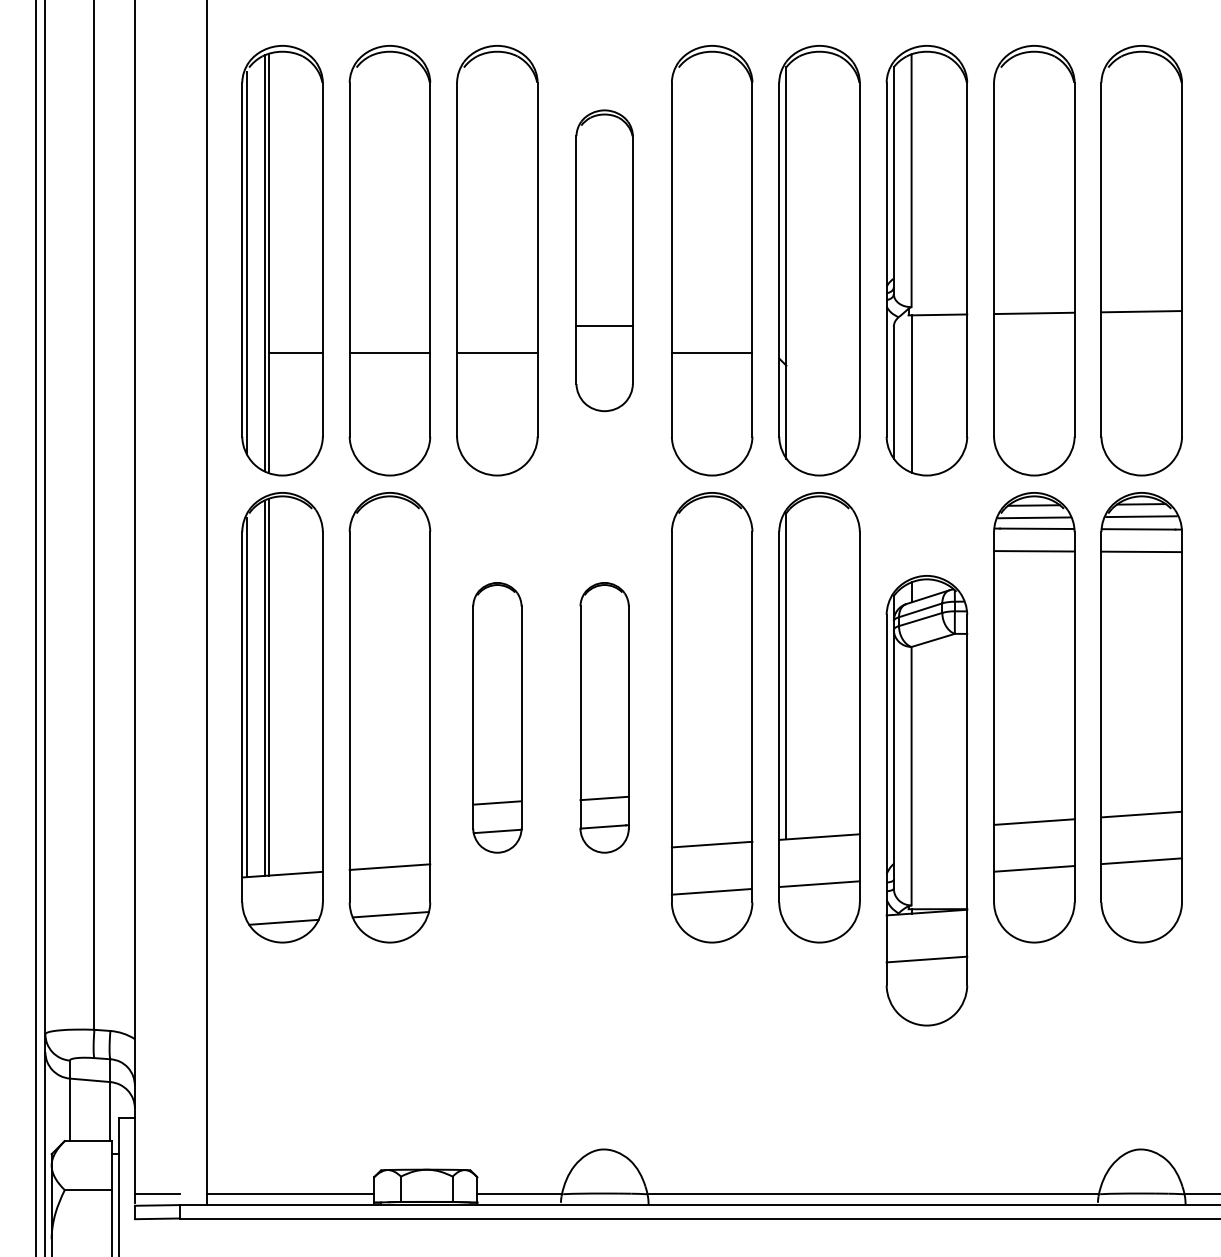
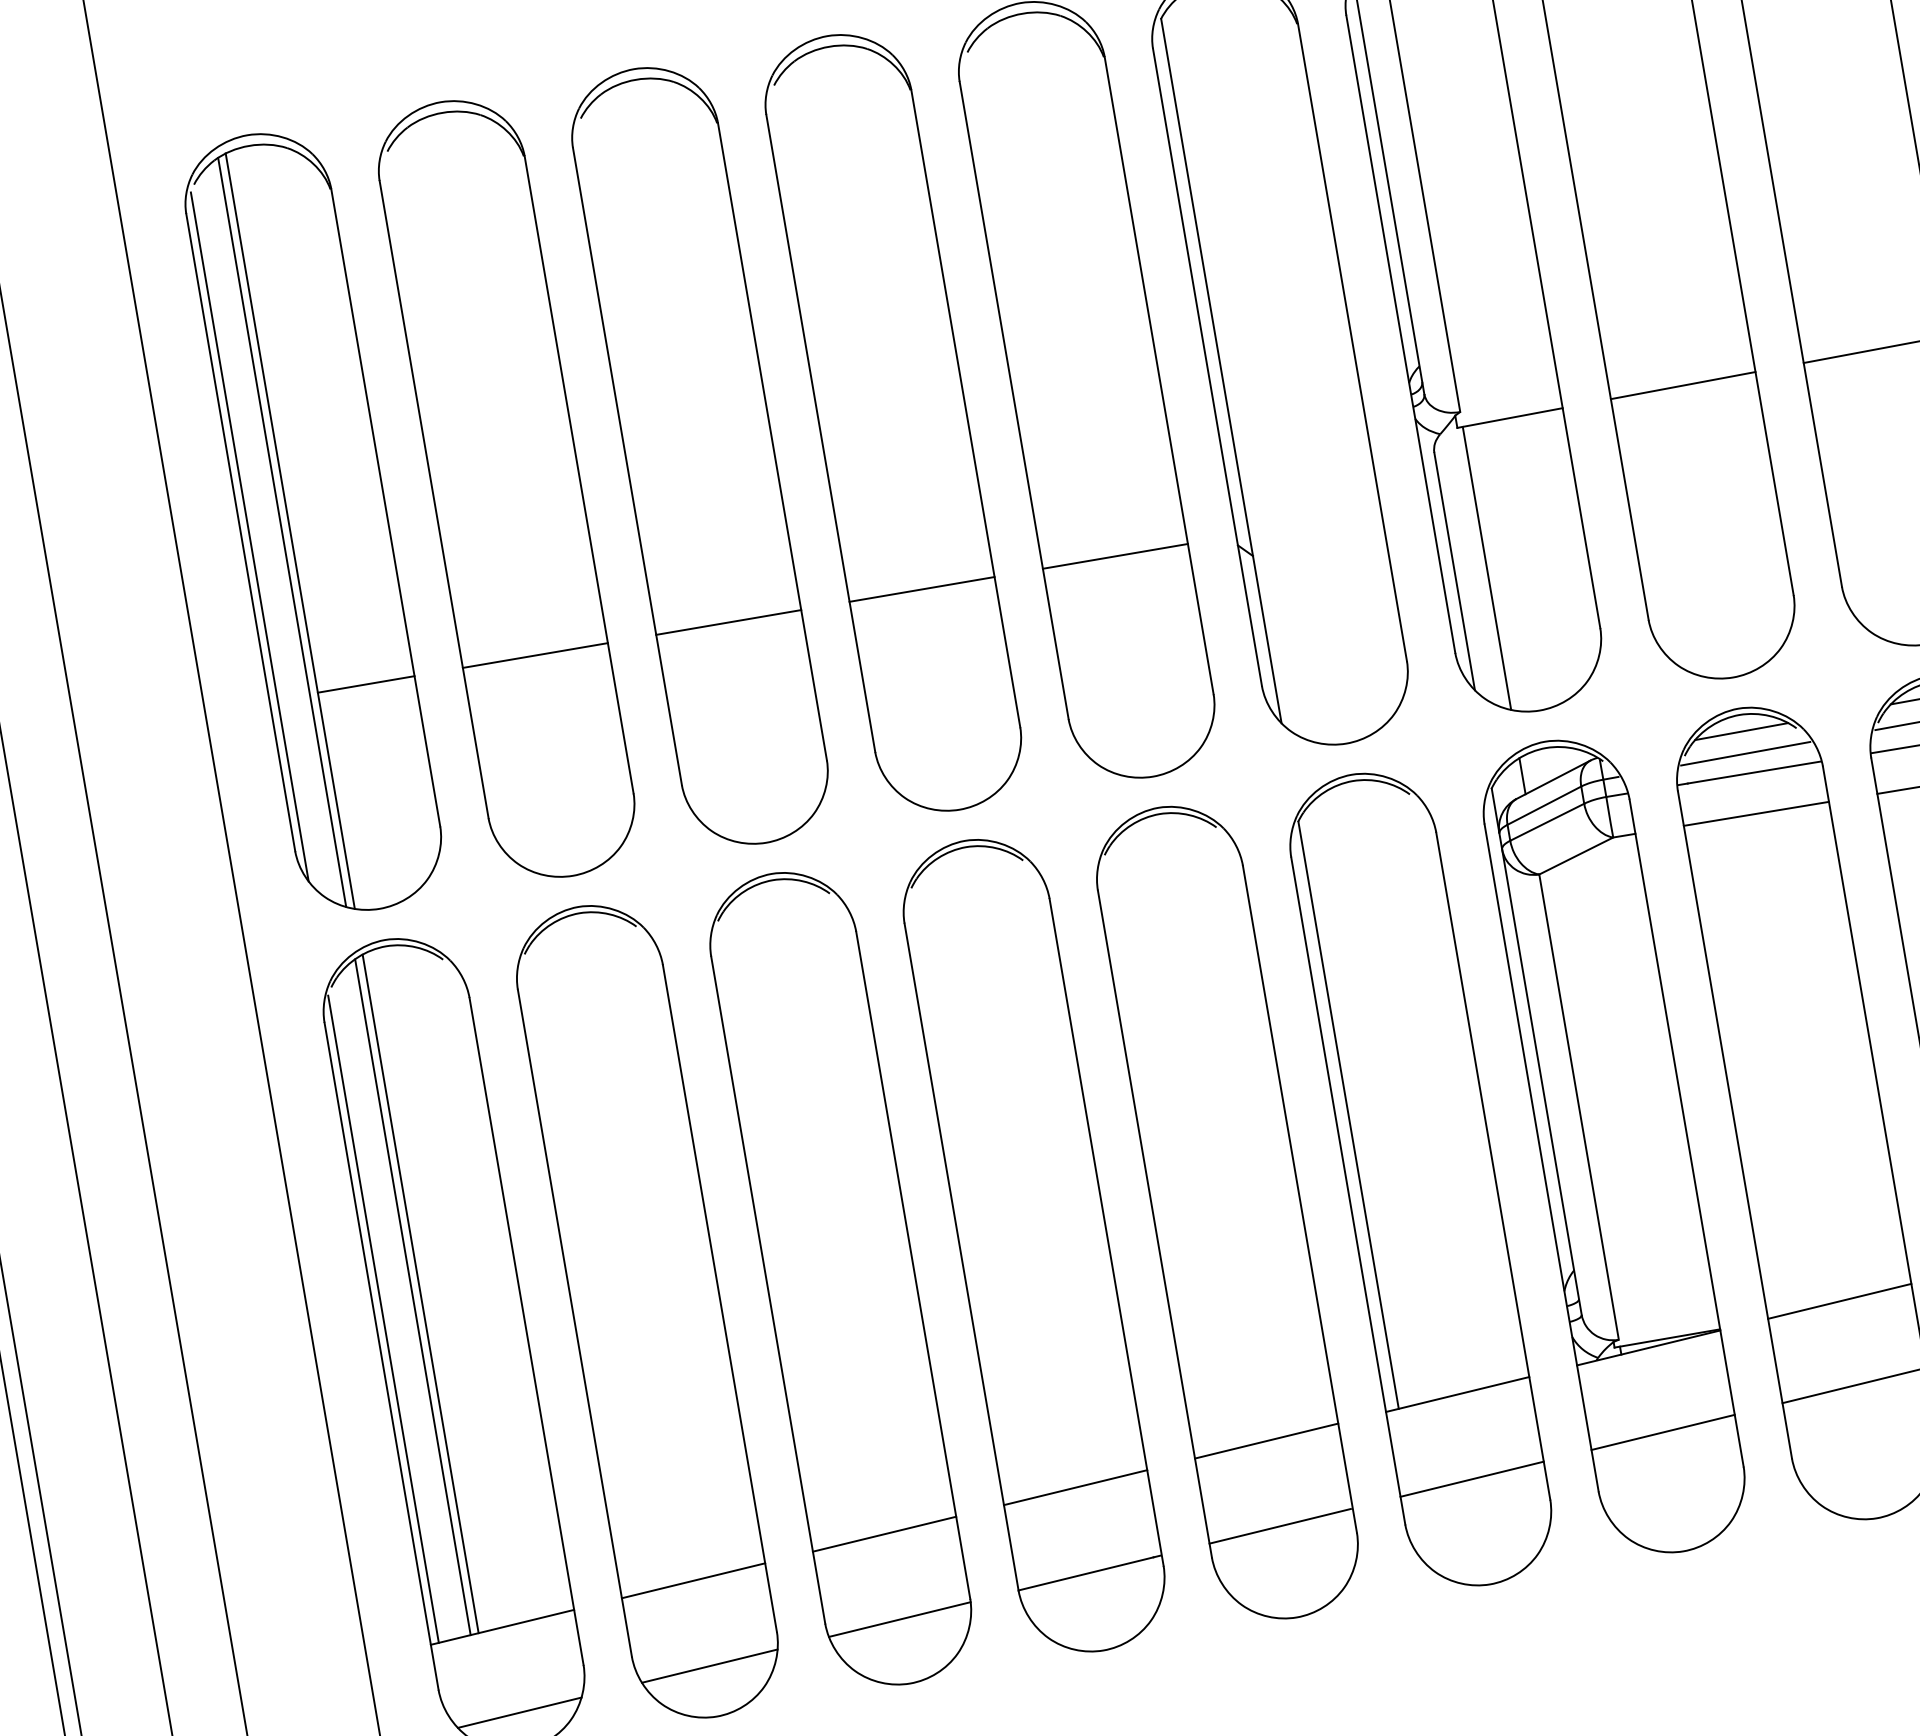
part: (604, 260) -> (893, 422), size x1.43
part: (497, 717) -> (841, 1278), size x1.67
part: (604, 717) -> (1033, 1245), size x1.67
part: (926, 800) -> (1613, 1146), moved

